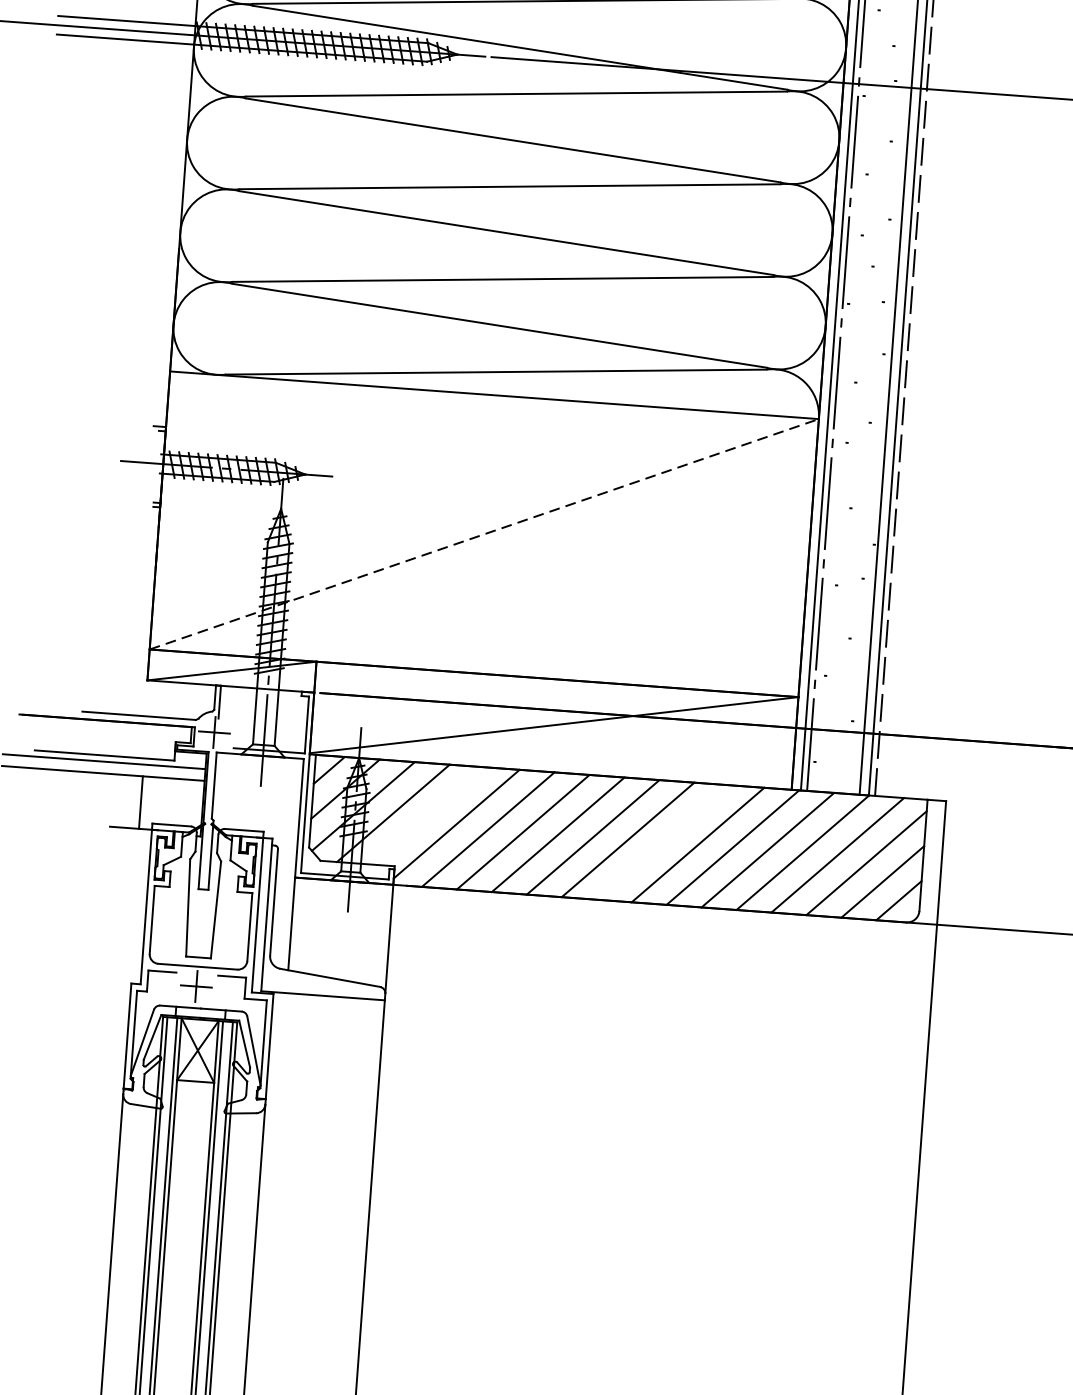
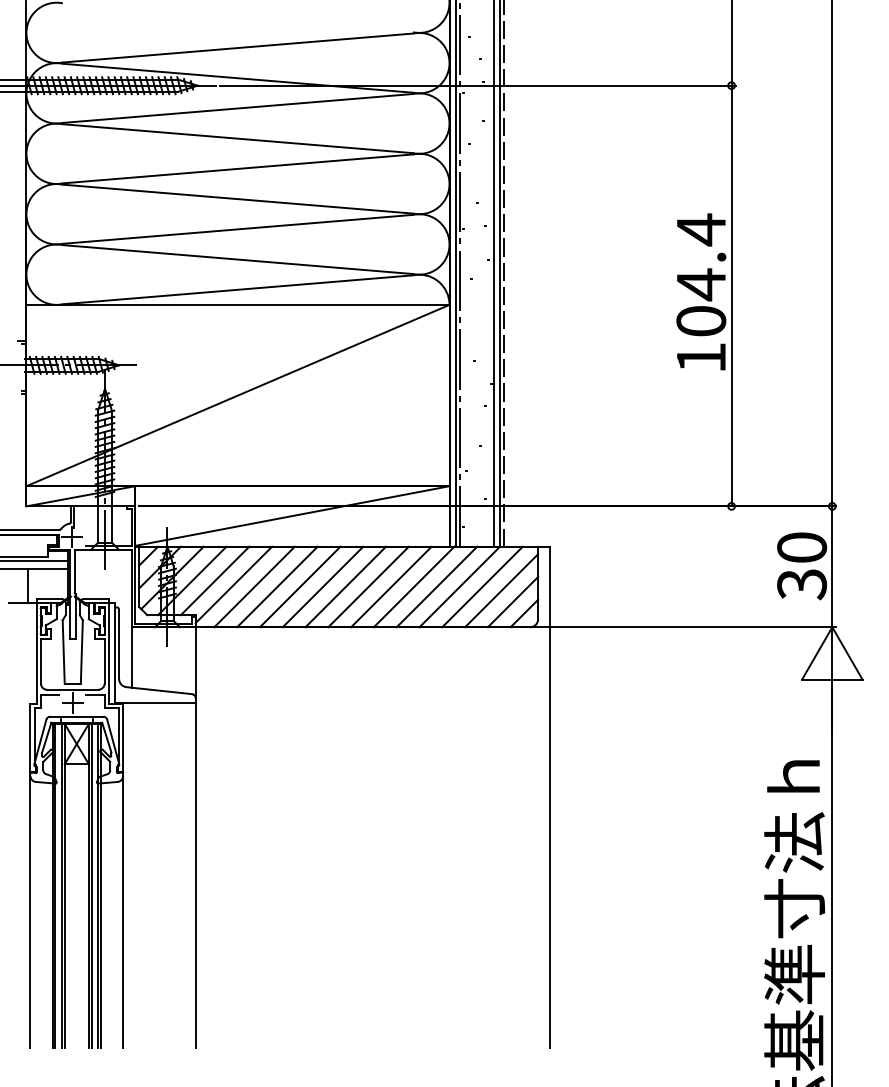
line: (485, 534) -> (238, 395), dashed -> solid
line: (427, 815) -> (214, 580), added
line: (662, 841) -> (368, 586), added

